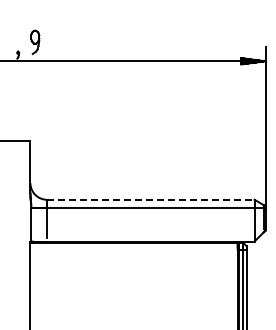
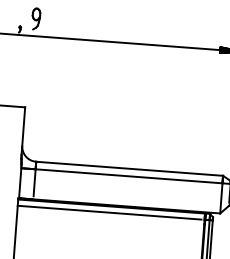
line: (150, 199) -> (129, 168), dashed -> solid
line: (132, 249) -> (109, 212), added

